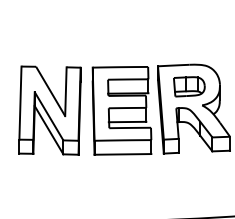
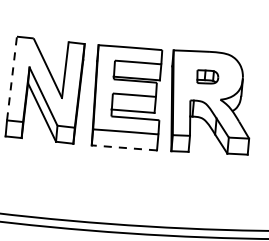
part: (189, 86) -> (207, 76), size x0.6
line: (20, 103) -> (12, 78), solid -> dashed
line: (122, 154) -> (123, 147), solid -> dashed

